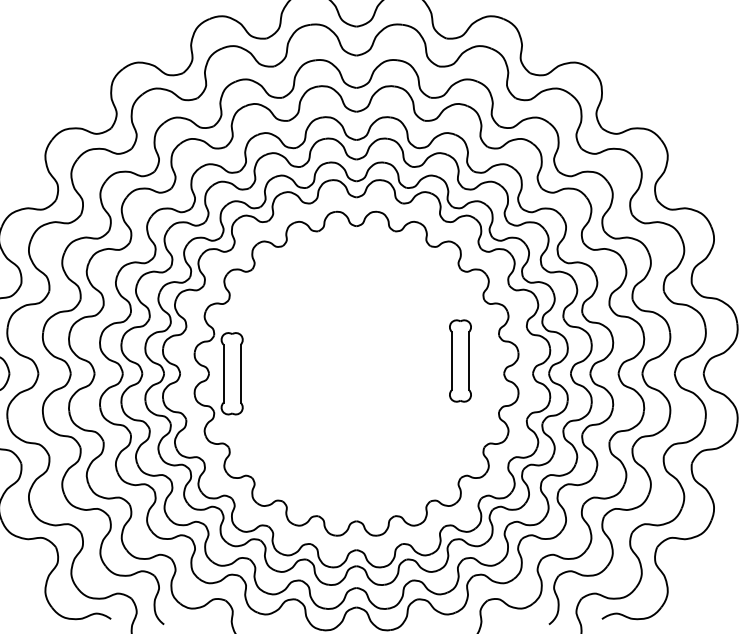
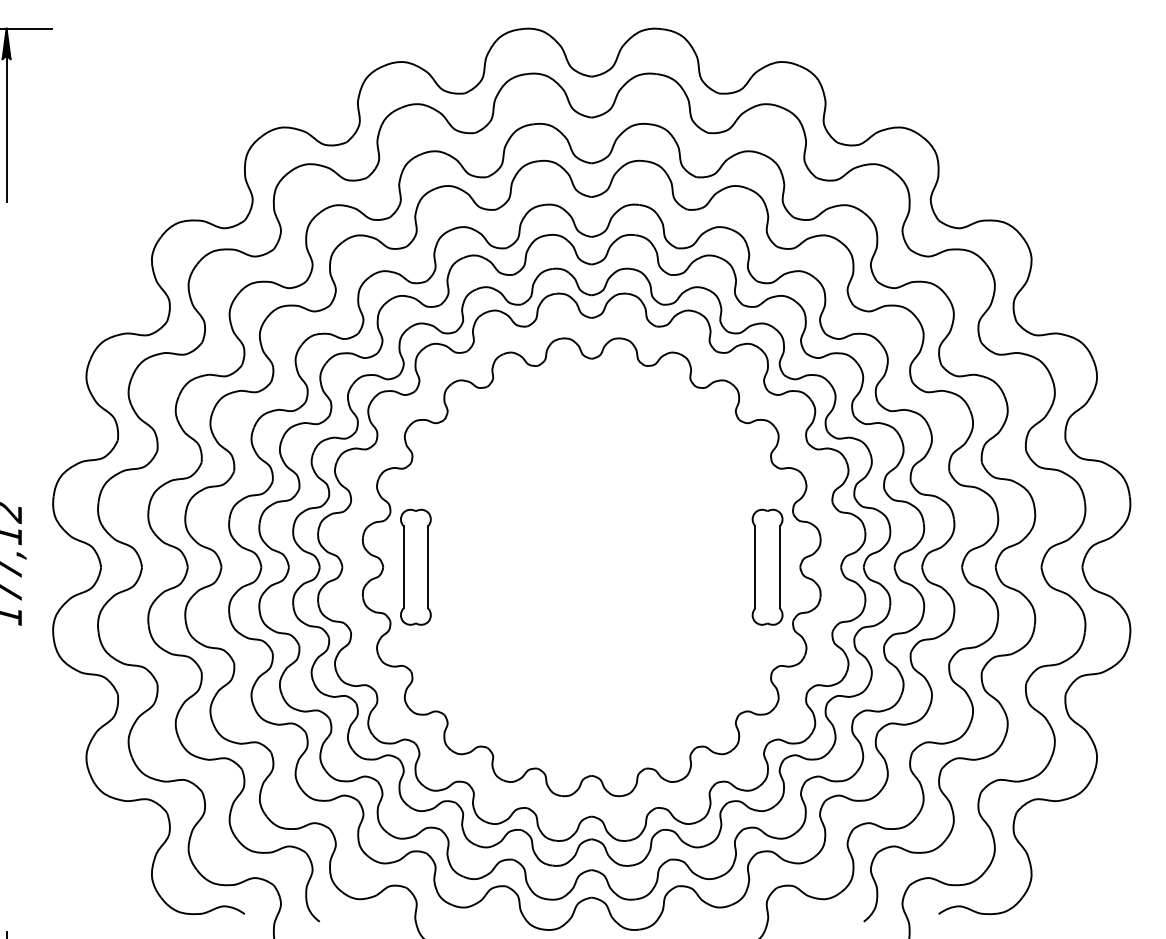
part: (460, 360) -> (767, 566), moved

